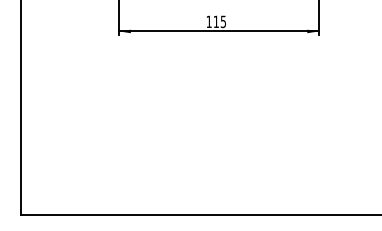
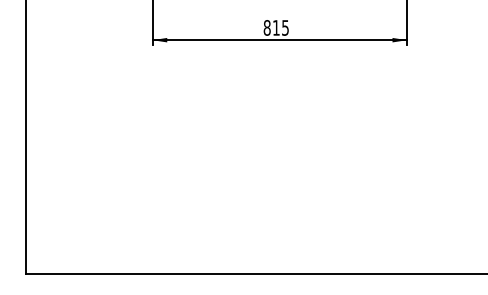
text: (208, 21) -> (266, 27), 115 -> 815

